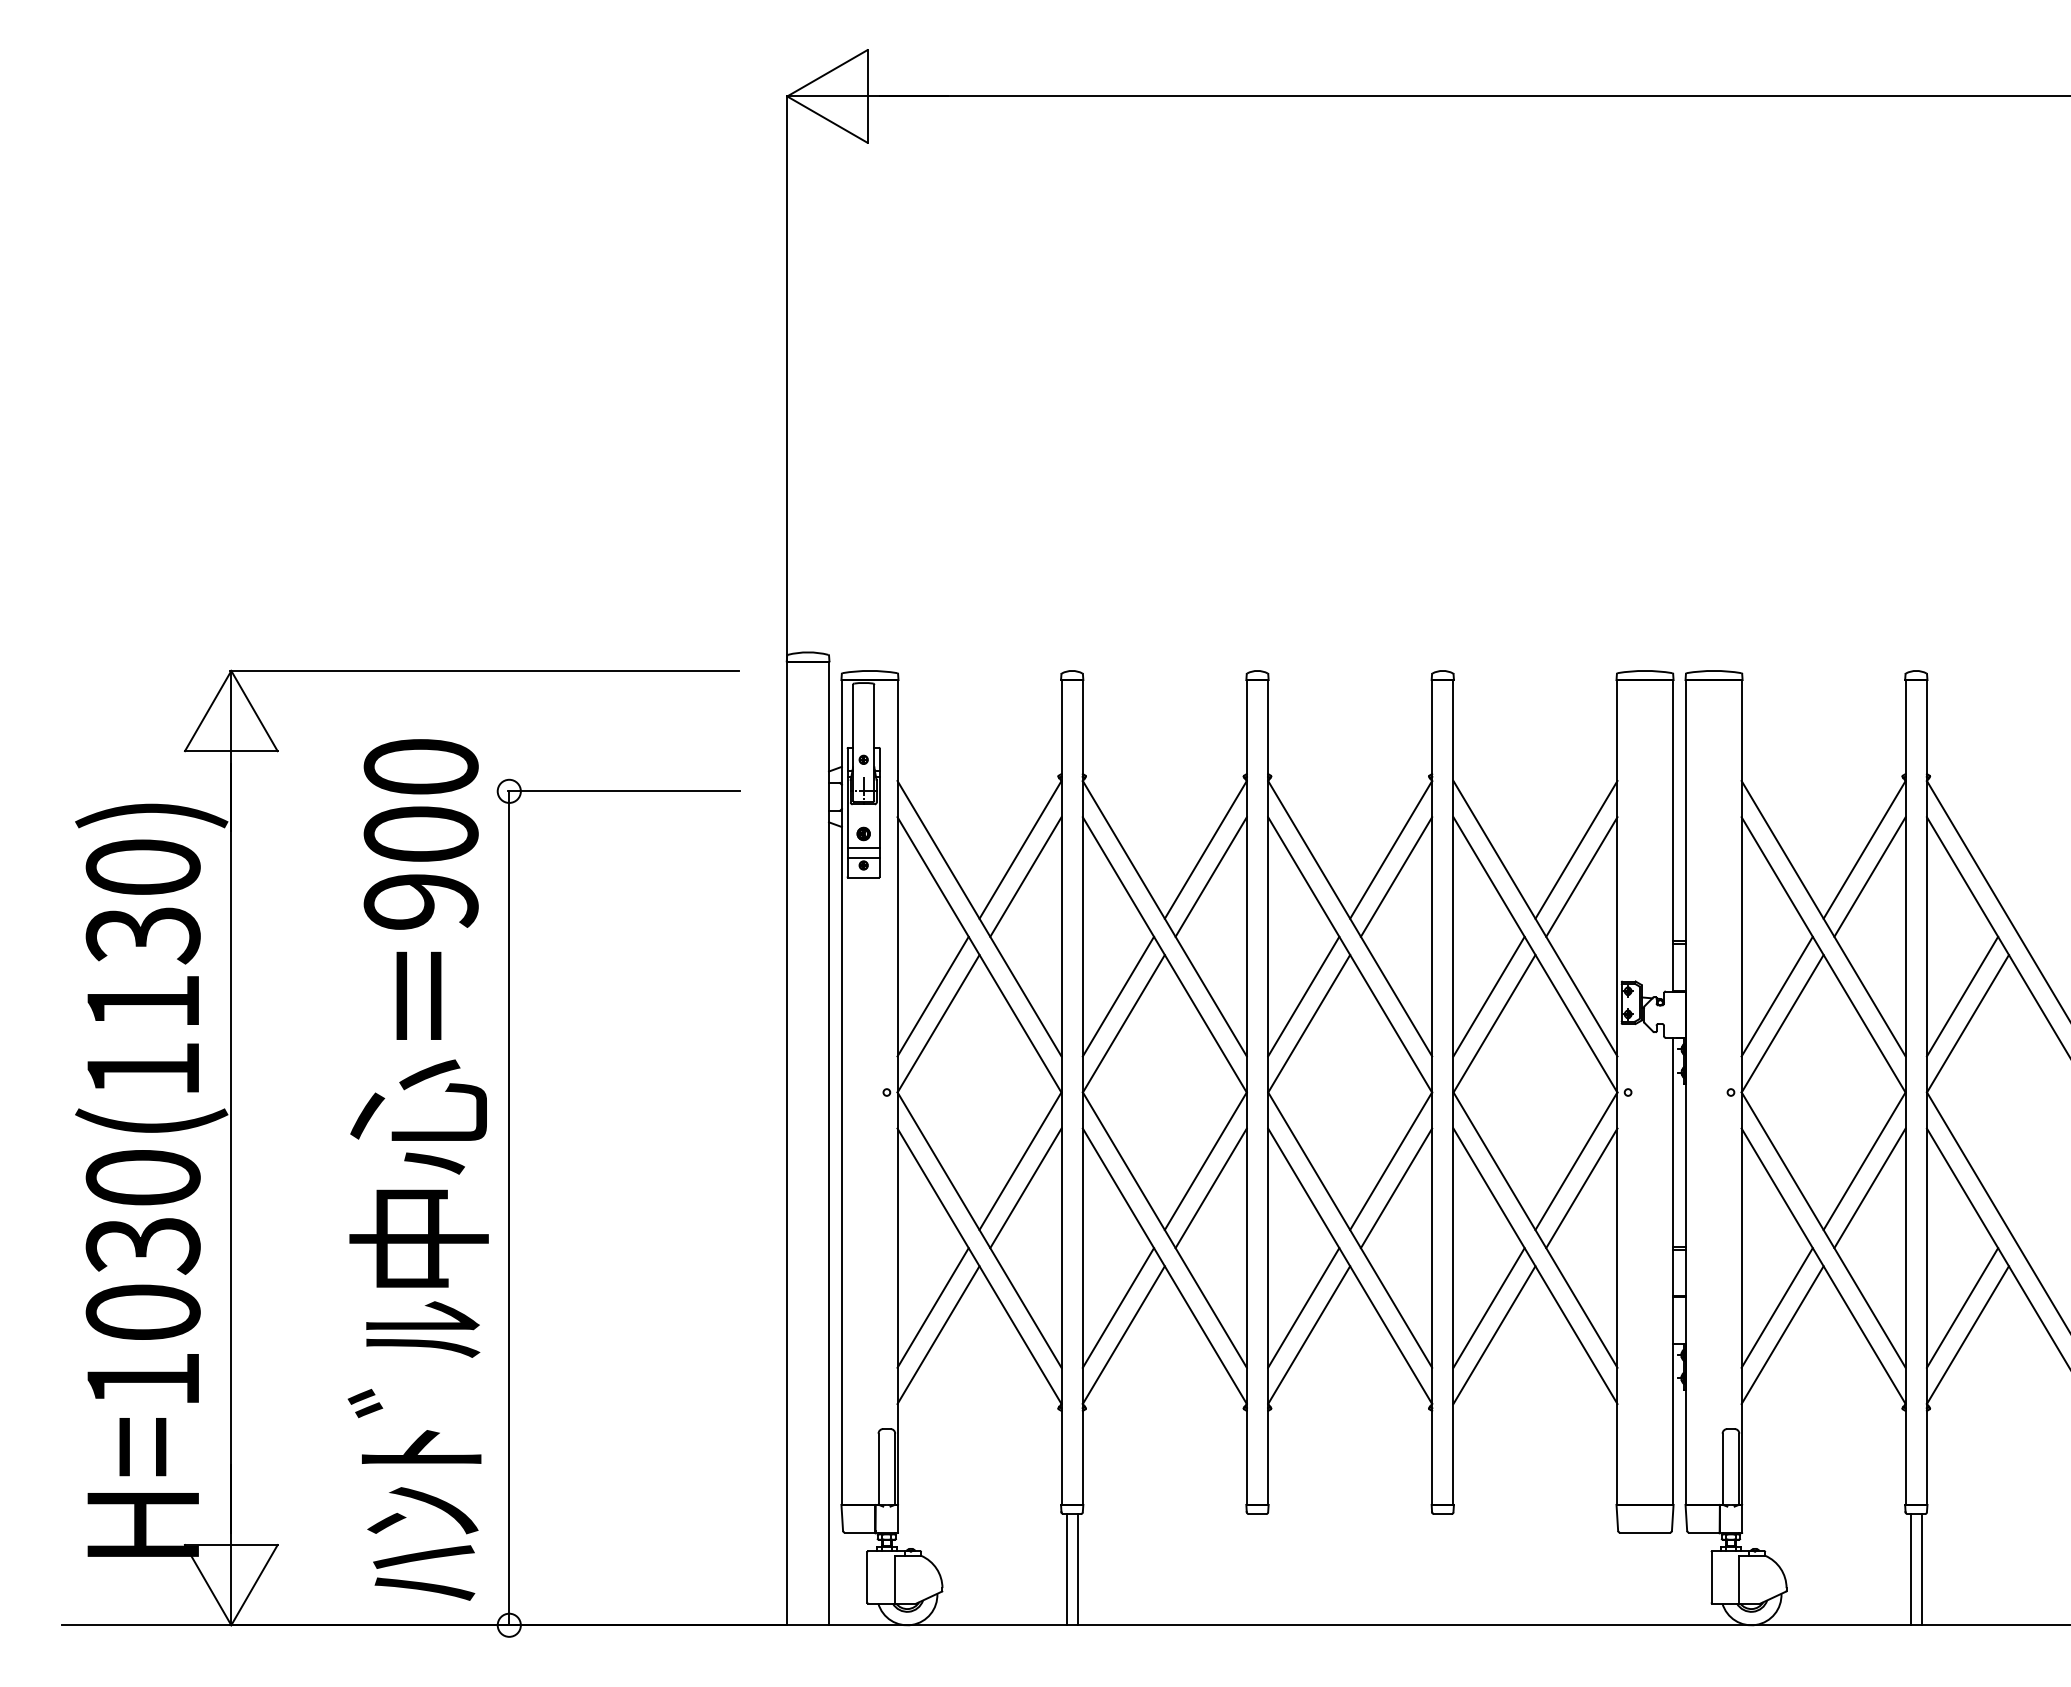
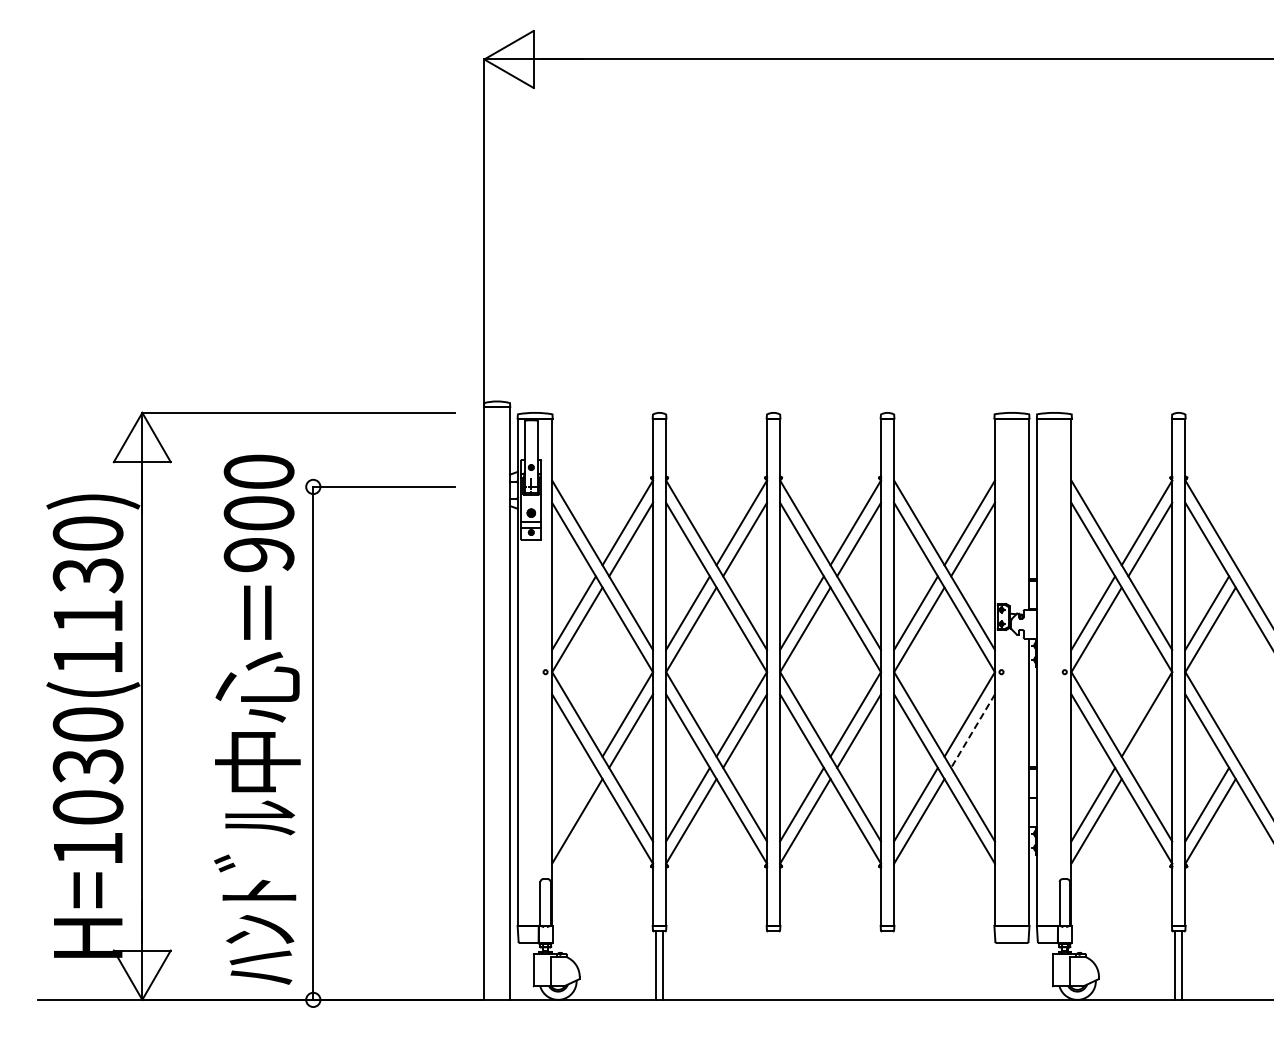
line: (1870, 1187) -> (1150, 730), removed
line: (1582, 1188) -> (973, 731), solid -> dashed
line: (932, 1307) -> (573, 804), removed

